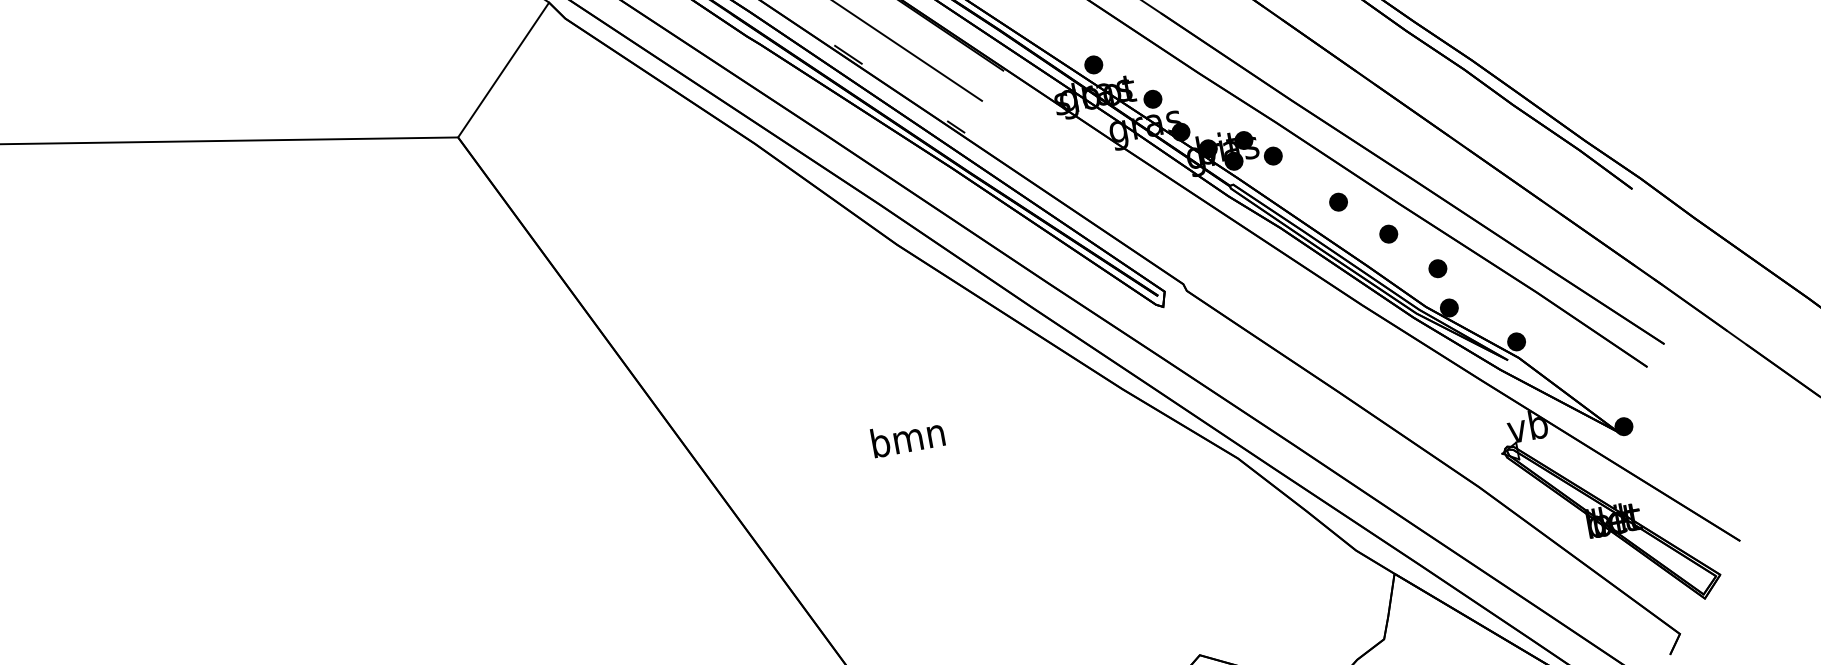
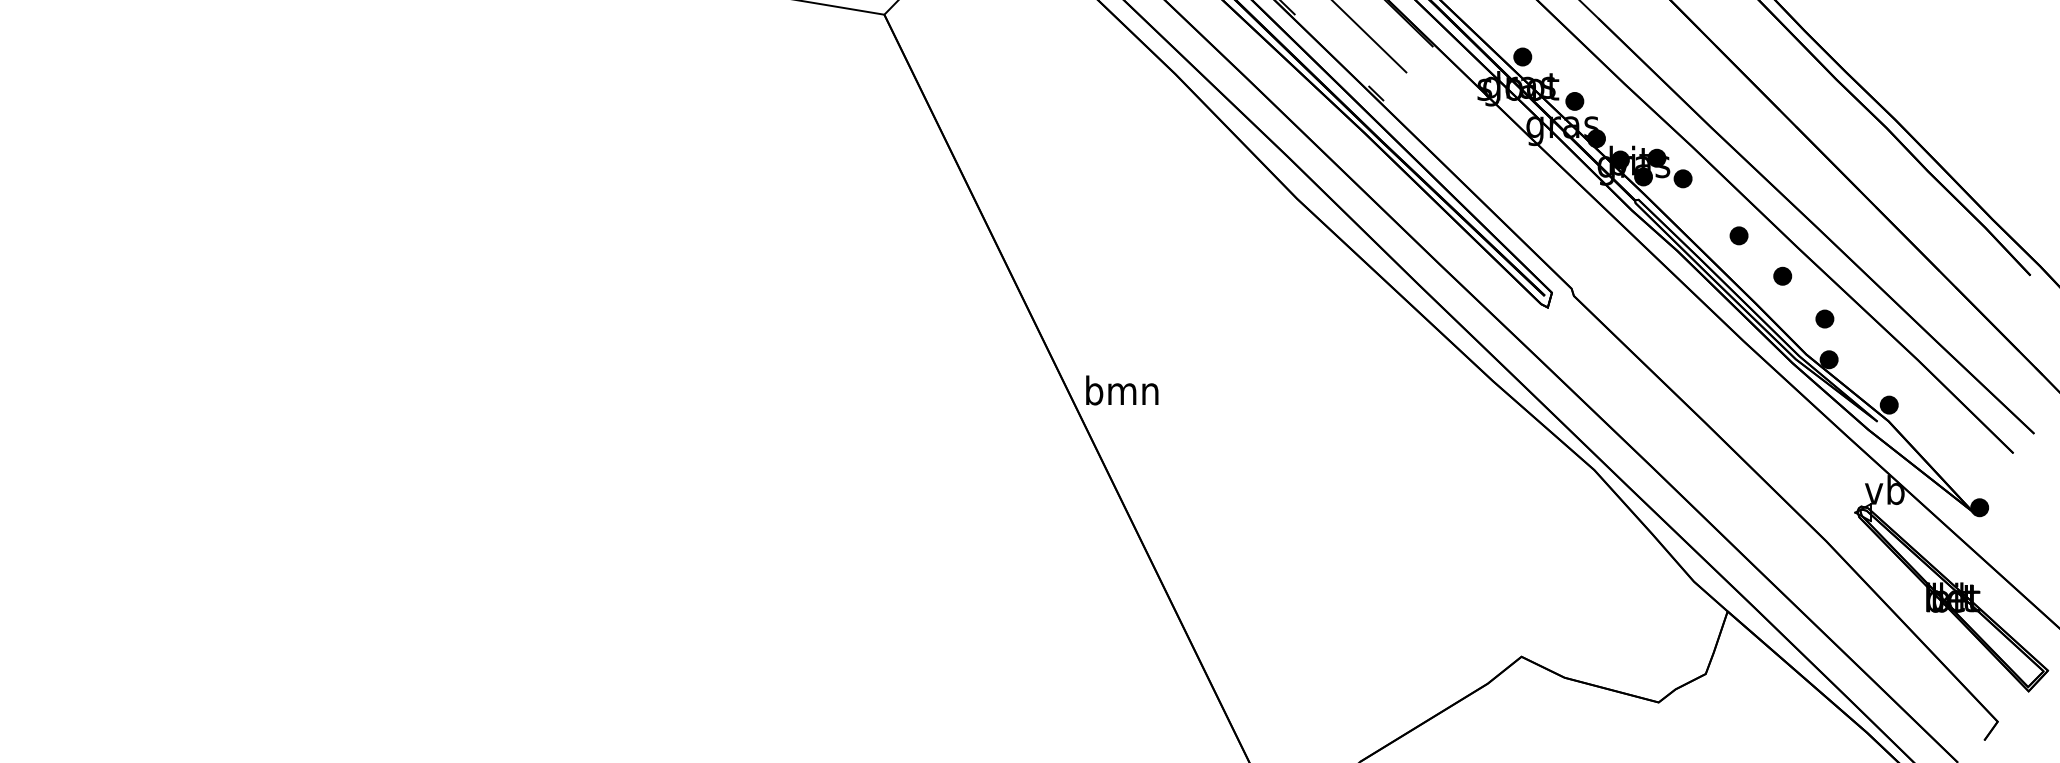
text: (908, 437) -> (1122, 390), moved

